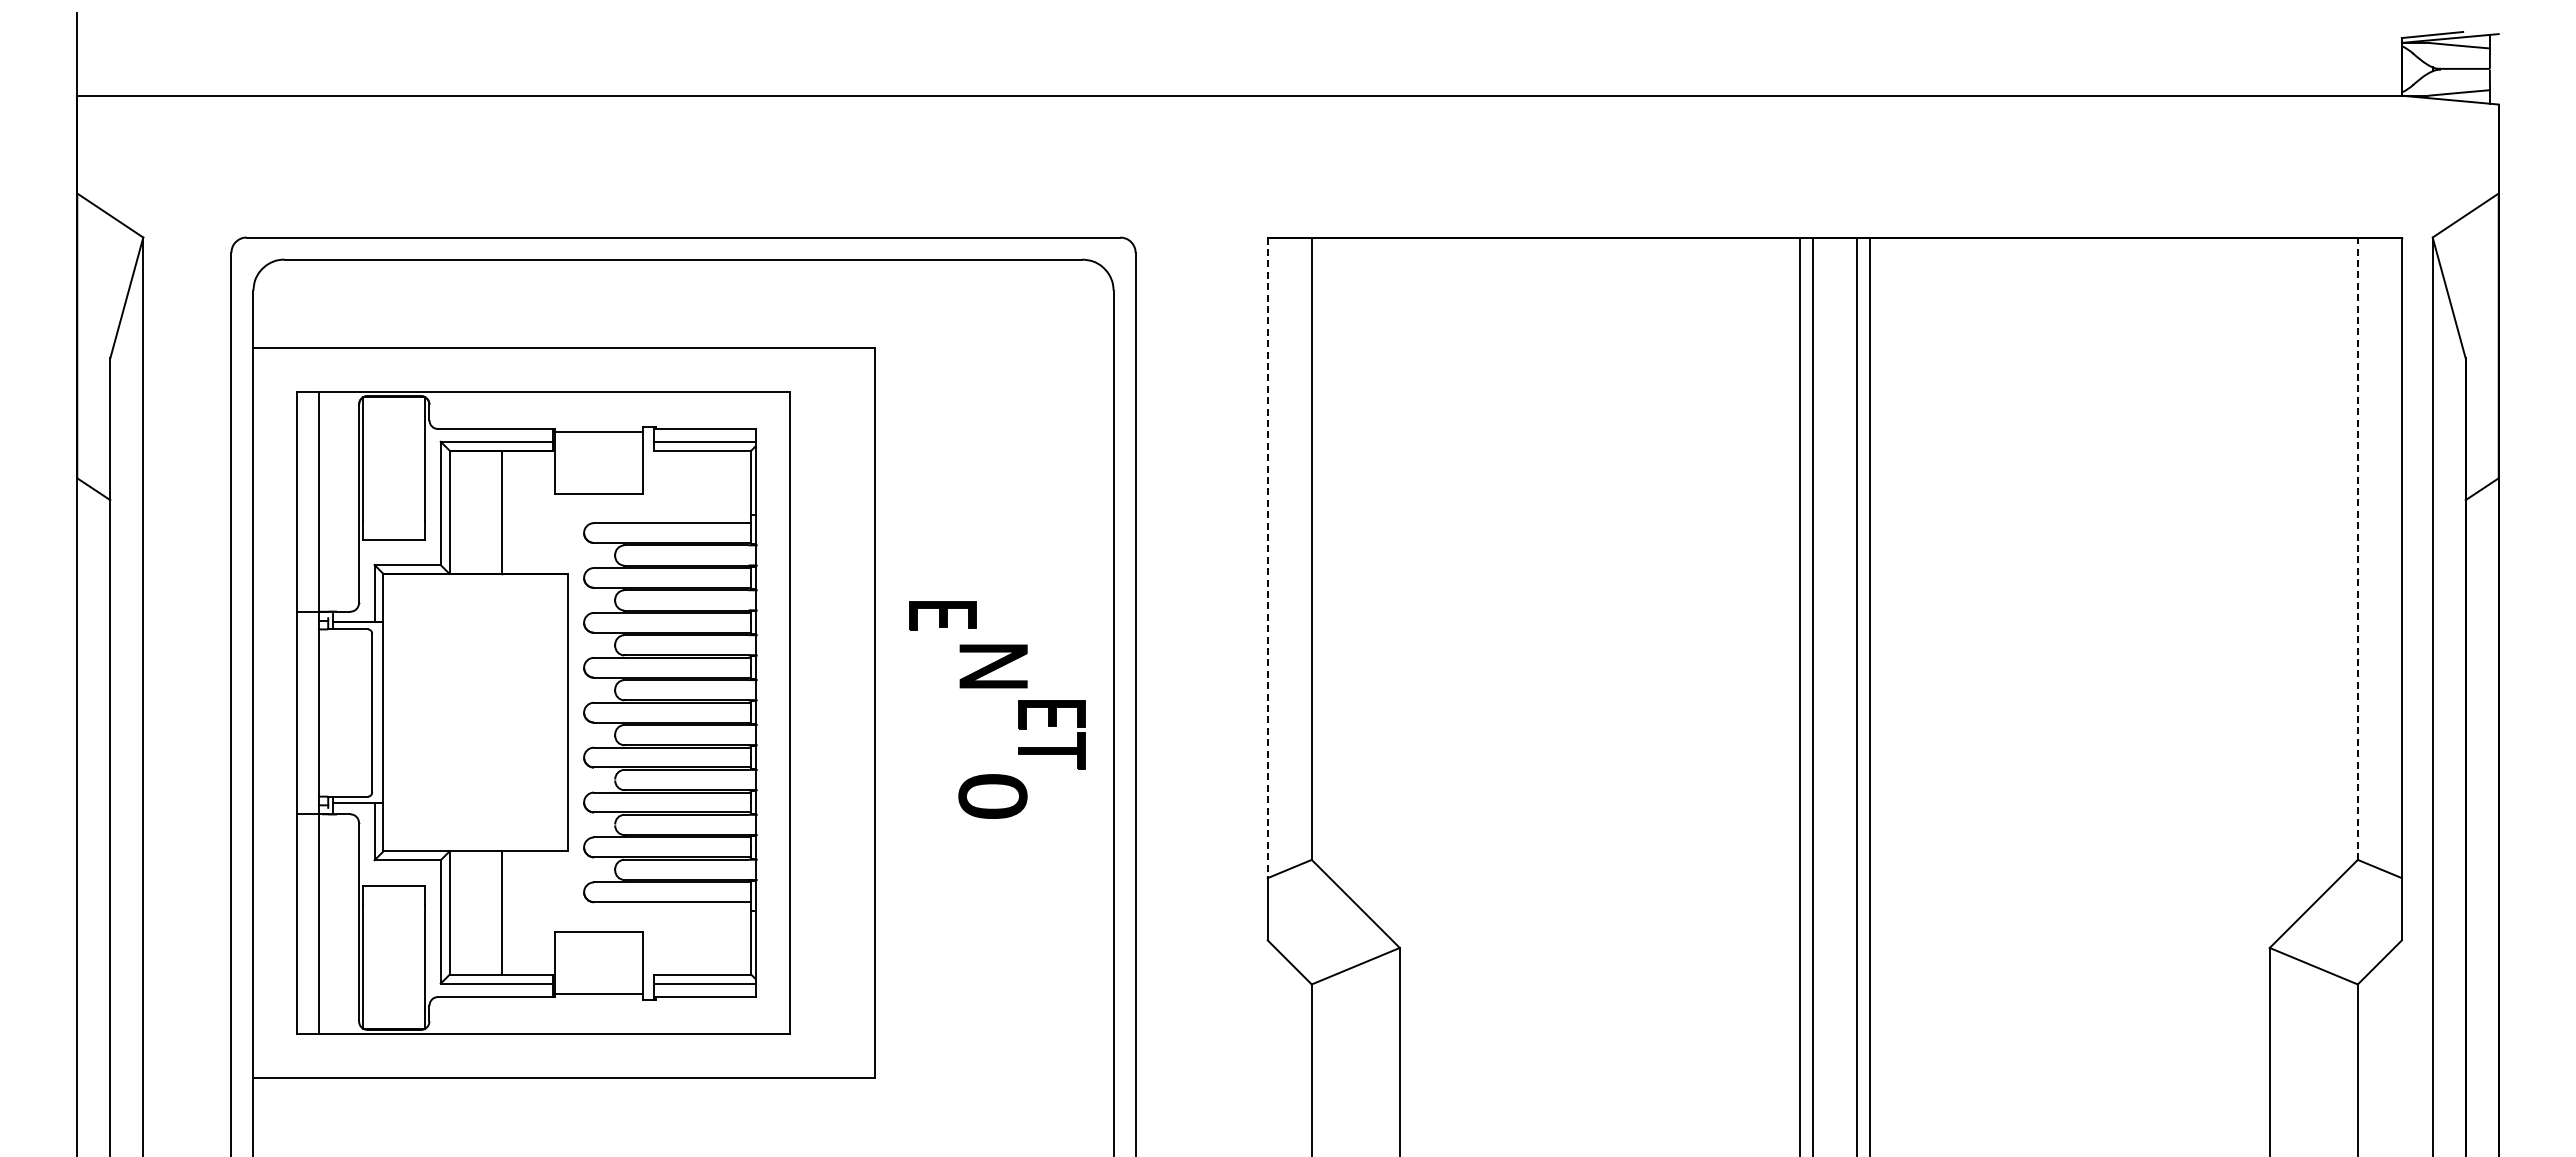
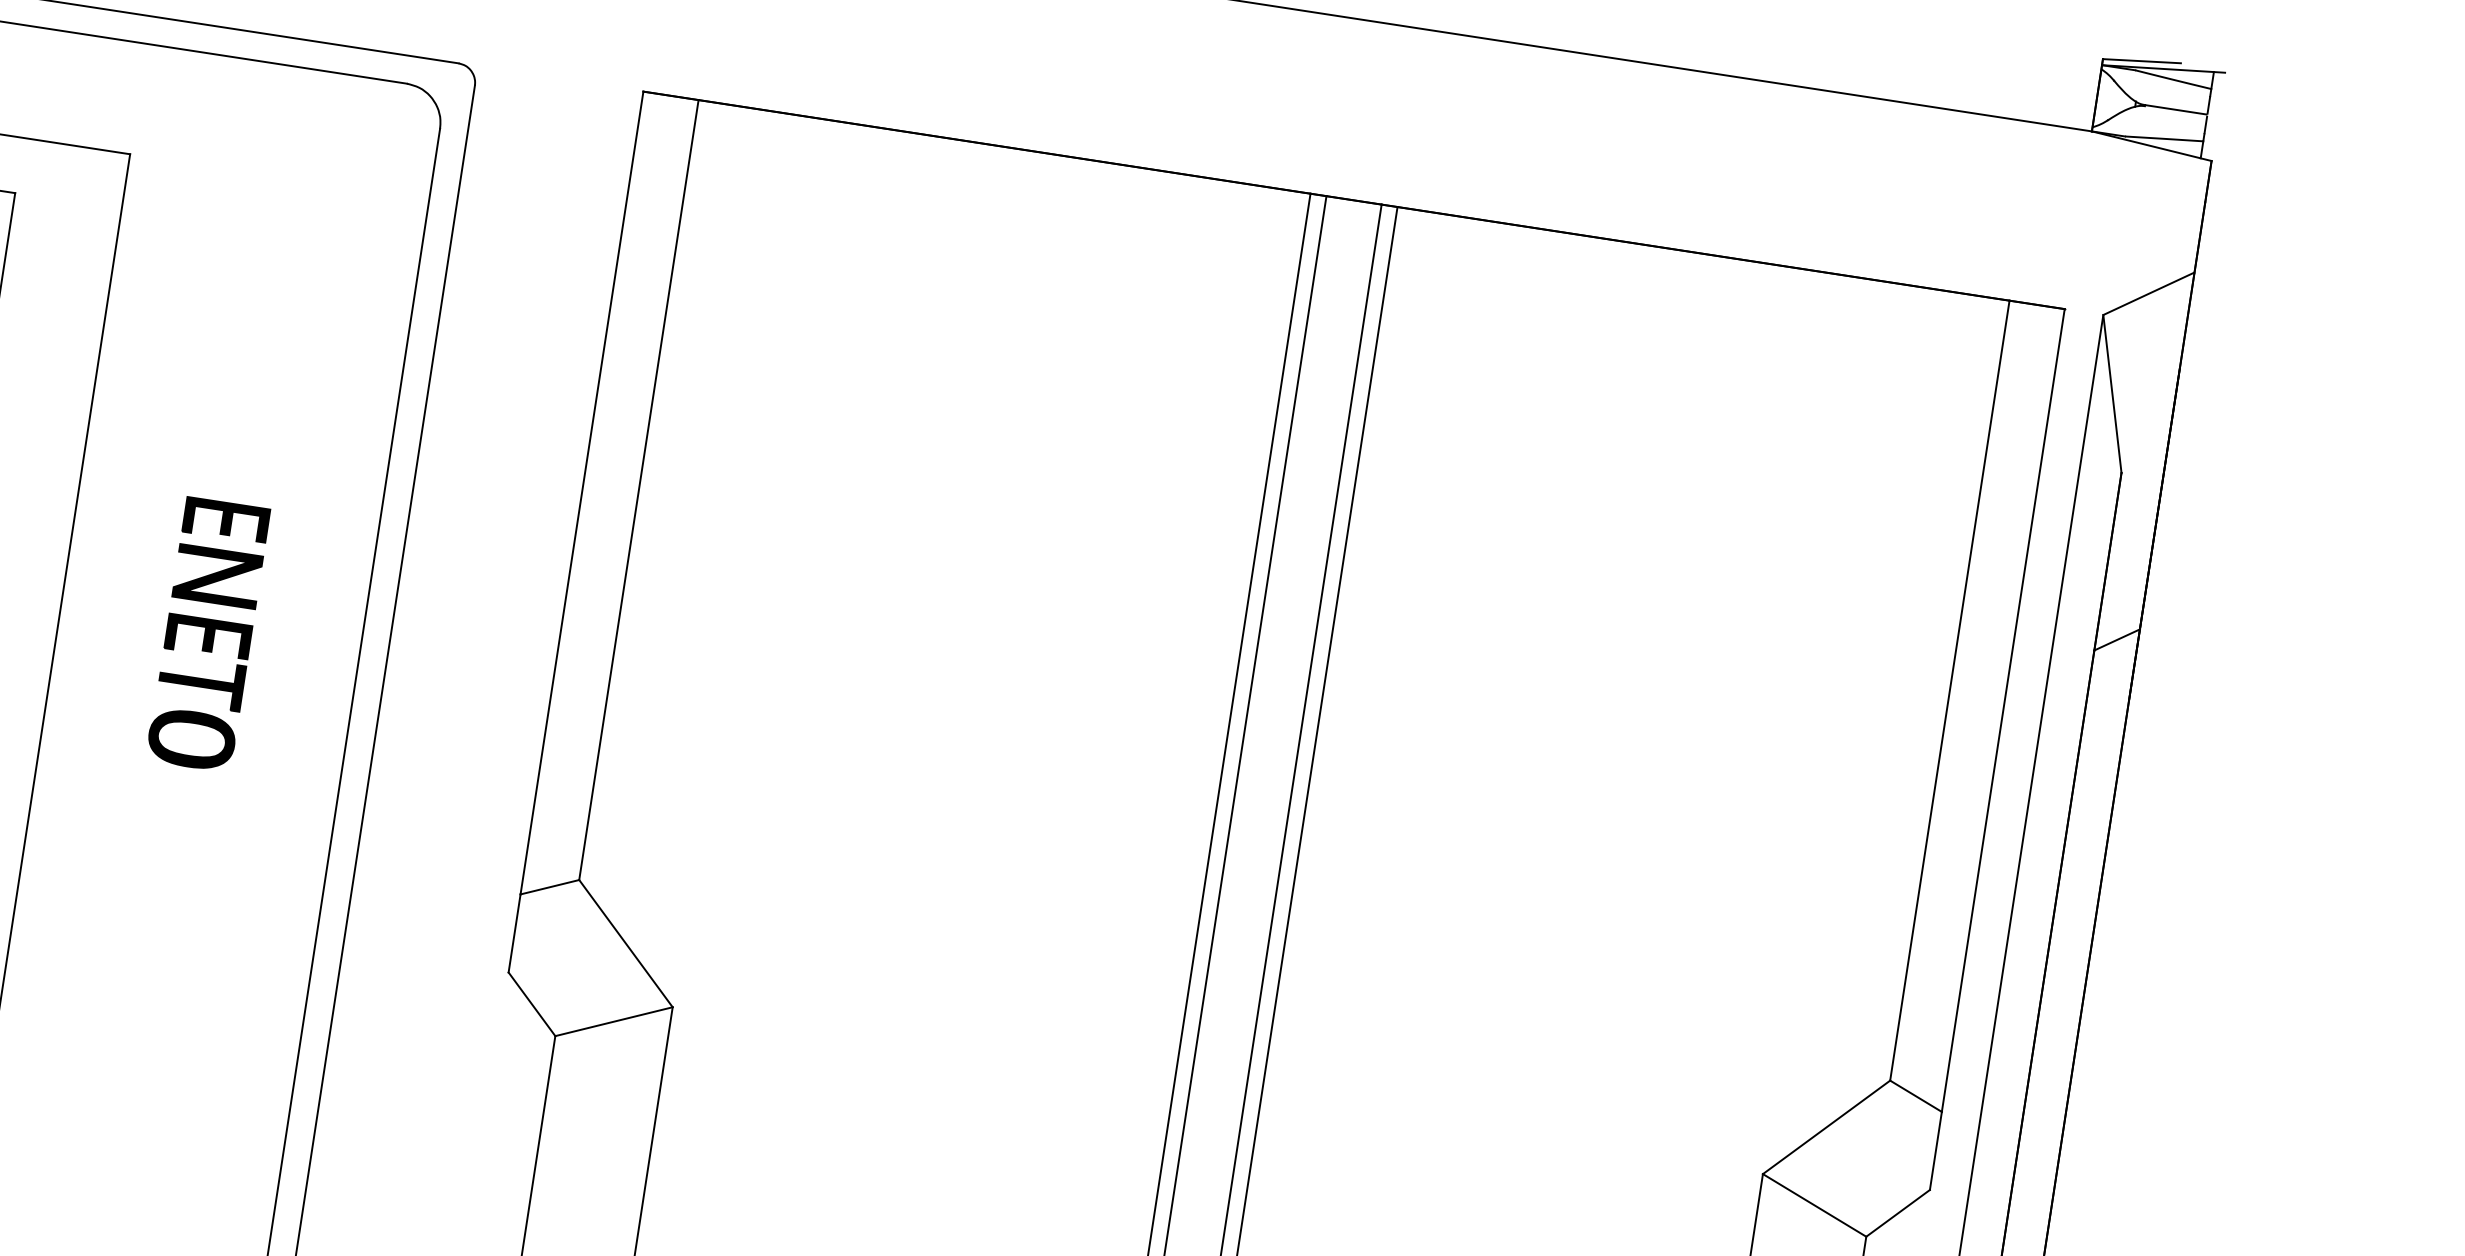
line: (2357, 548) -> (1949, 690), dashed -> solid
line: (1267, 558) -> (581, 493), dashed -> solid
part: (942, 615) -> (226, 520), moved
part: (1051, 726) -> (205, 651), moved

